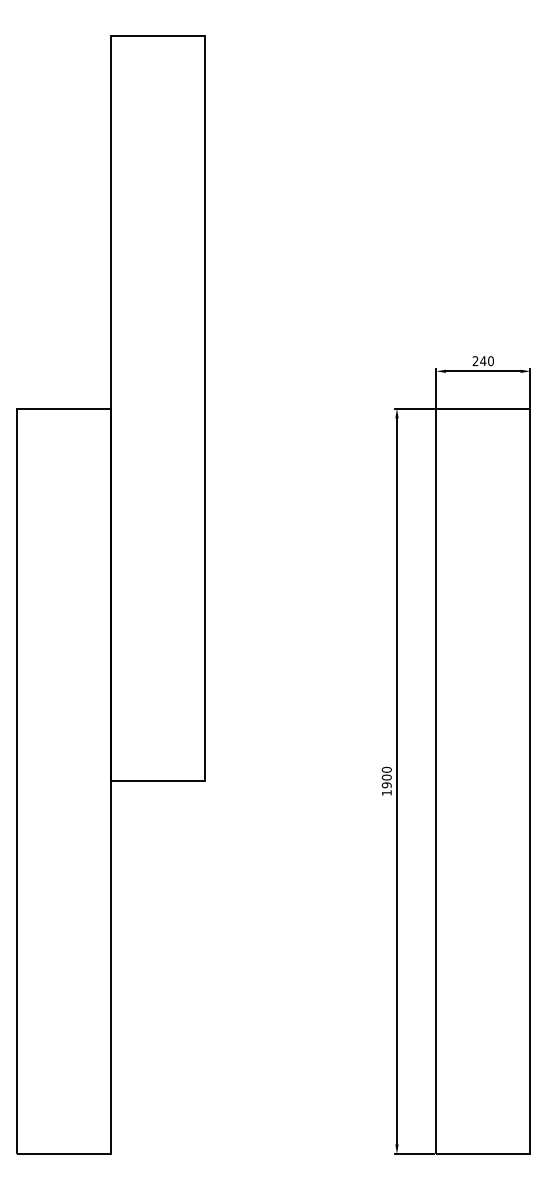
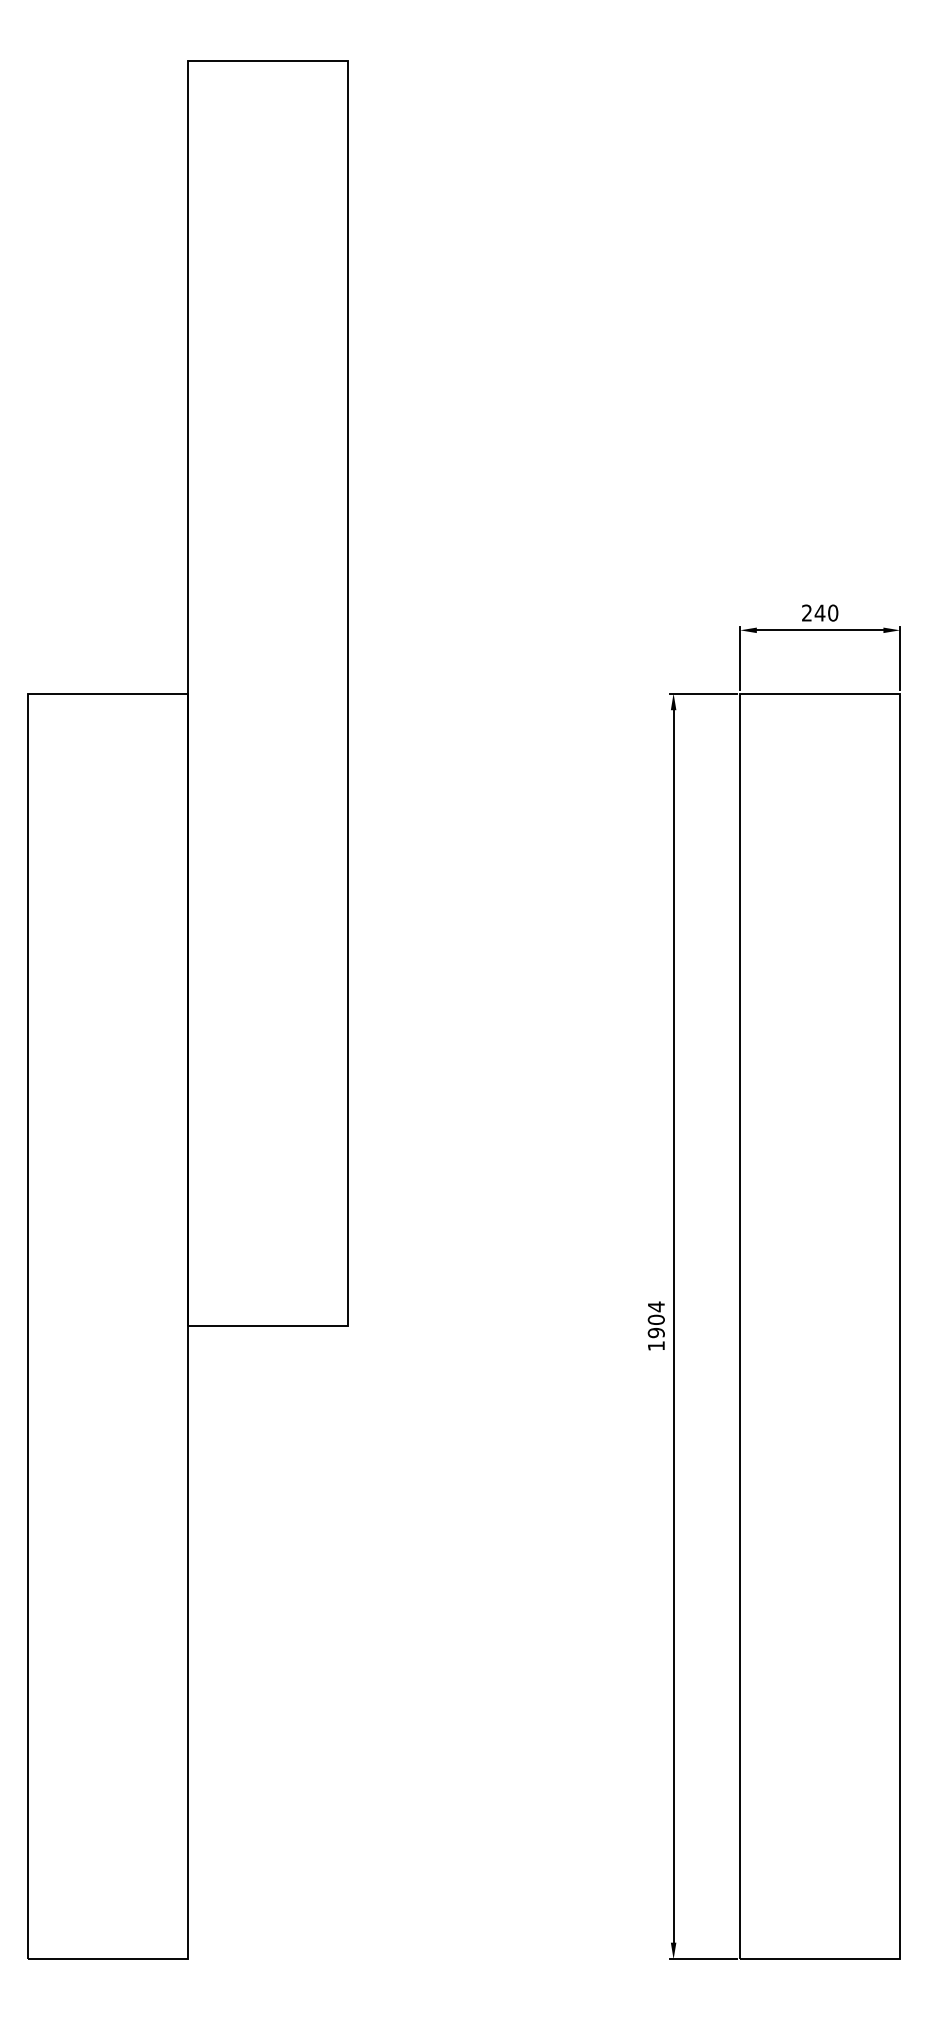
text: (386, 769) -> (655, 1306), 1900 -> 1904

